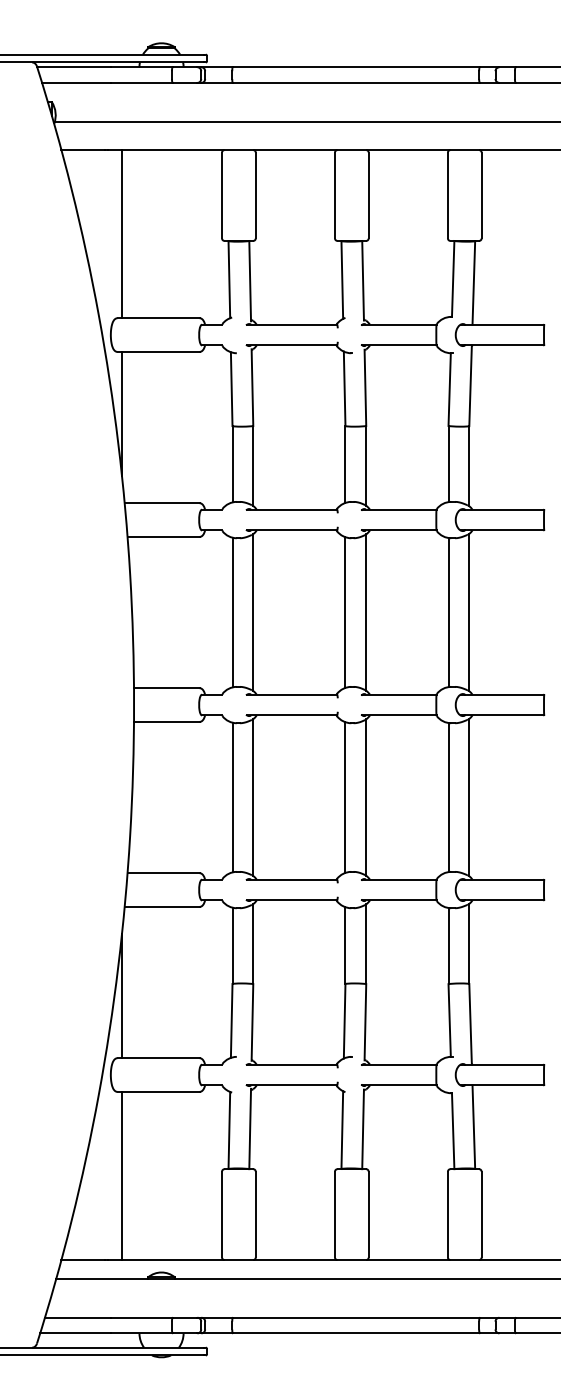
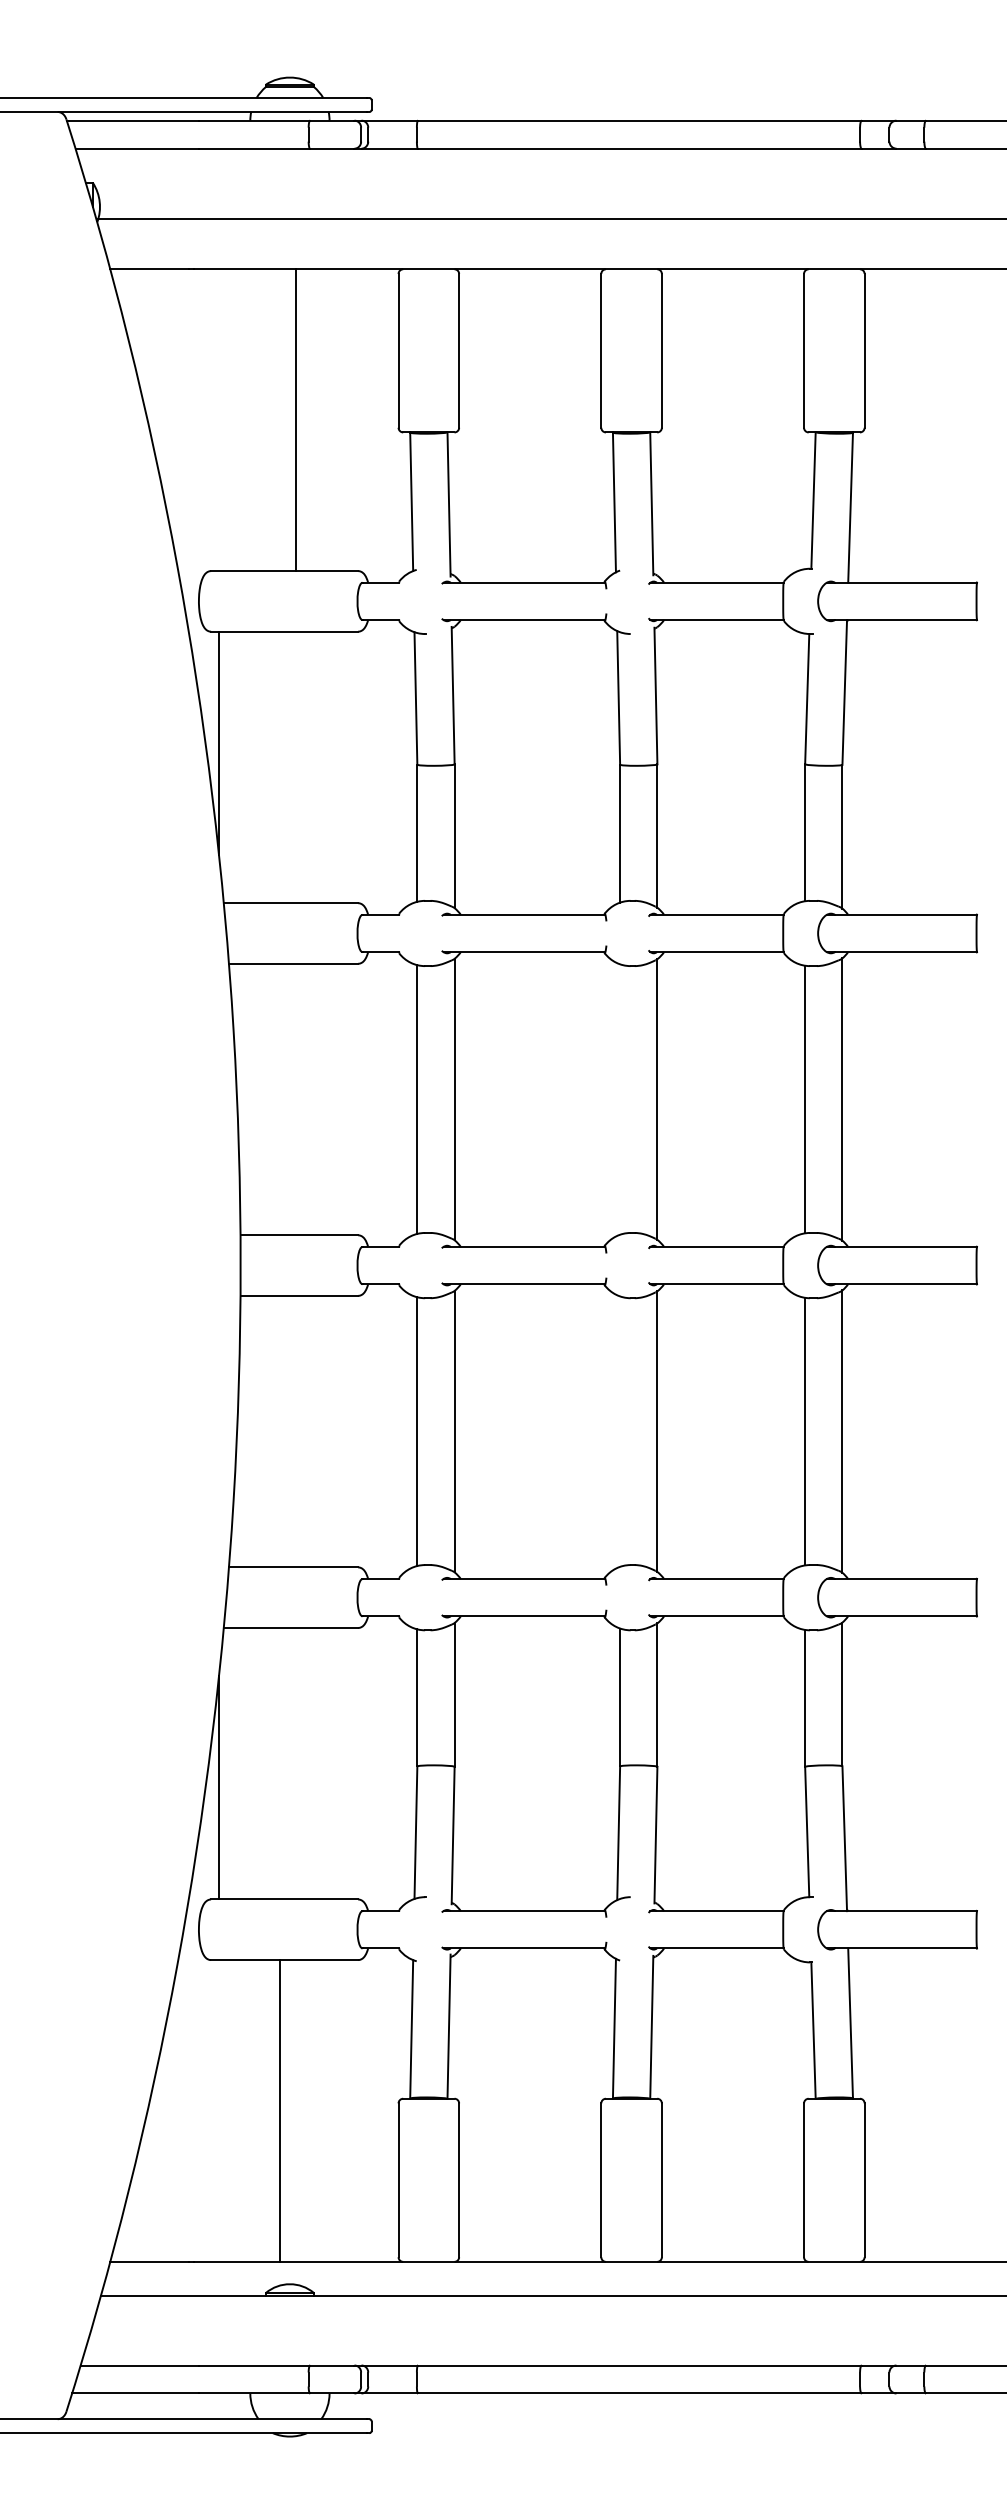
line: (122, 234) -> (297, 420), moved
line: (345, 612) -> (620, 1099), removed
line: (345, 797) -> (620, 1431), removed
line: (122, 1175) -> (280, 2110), moved

